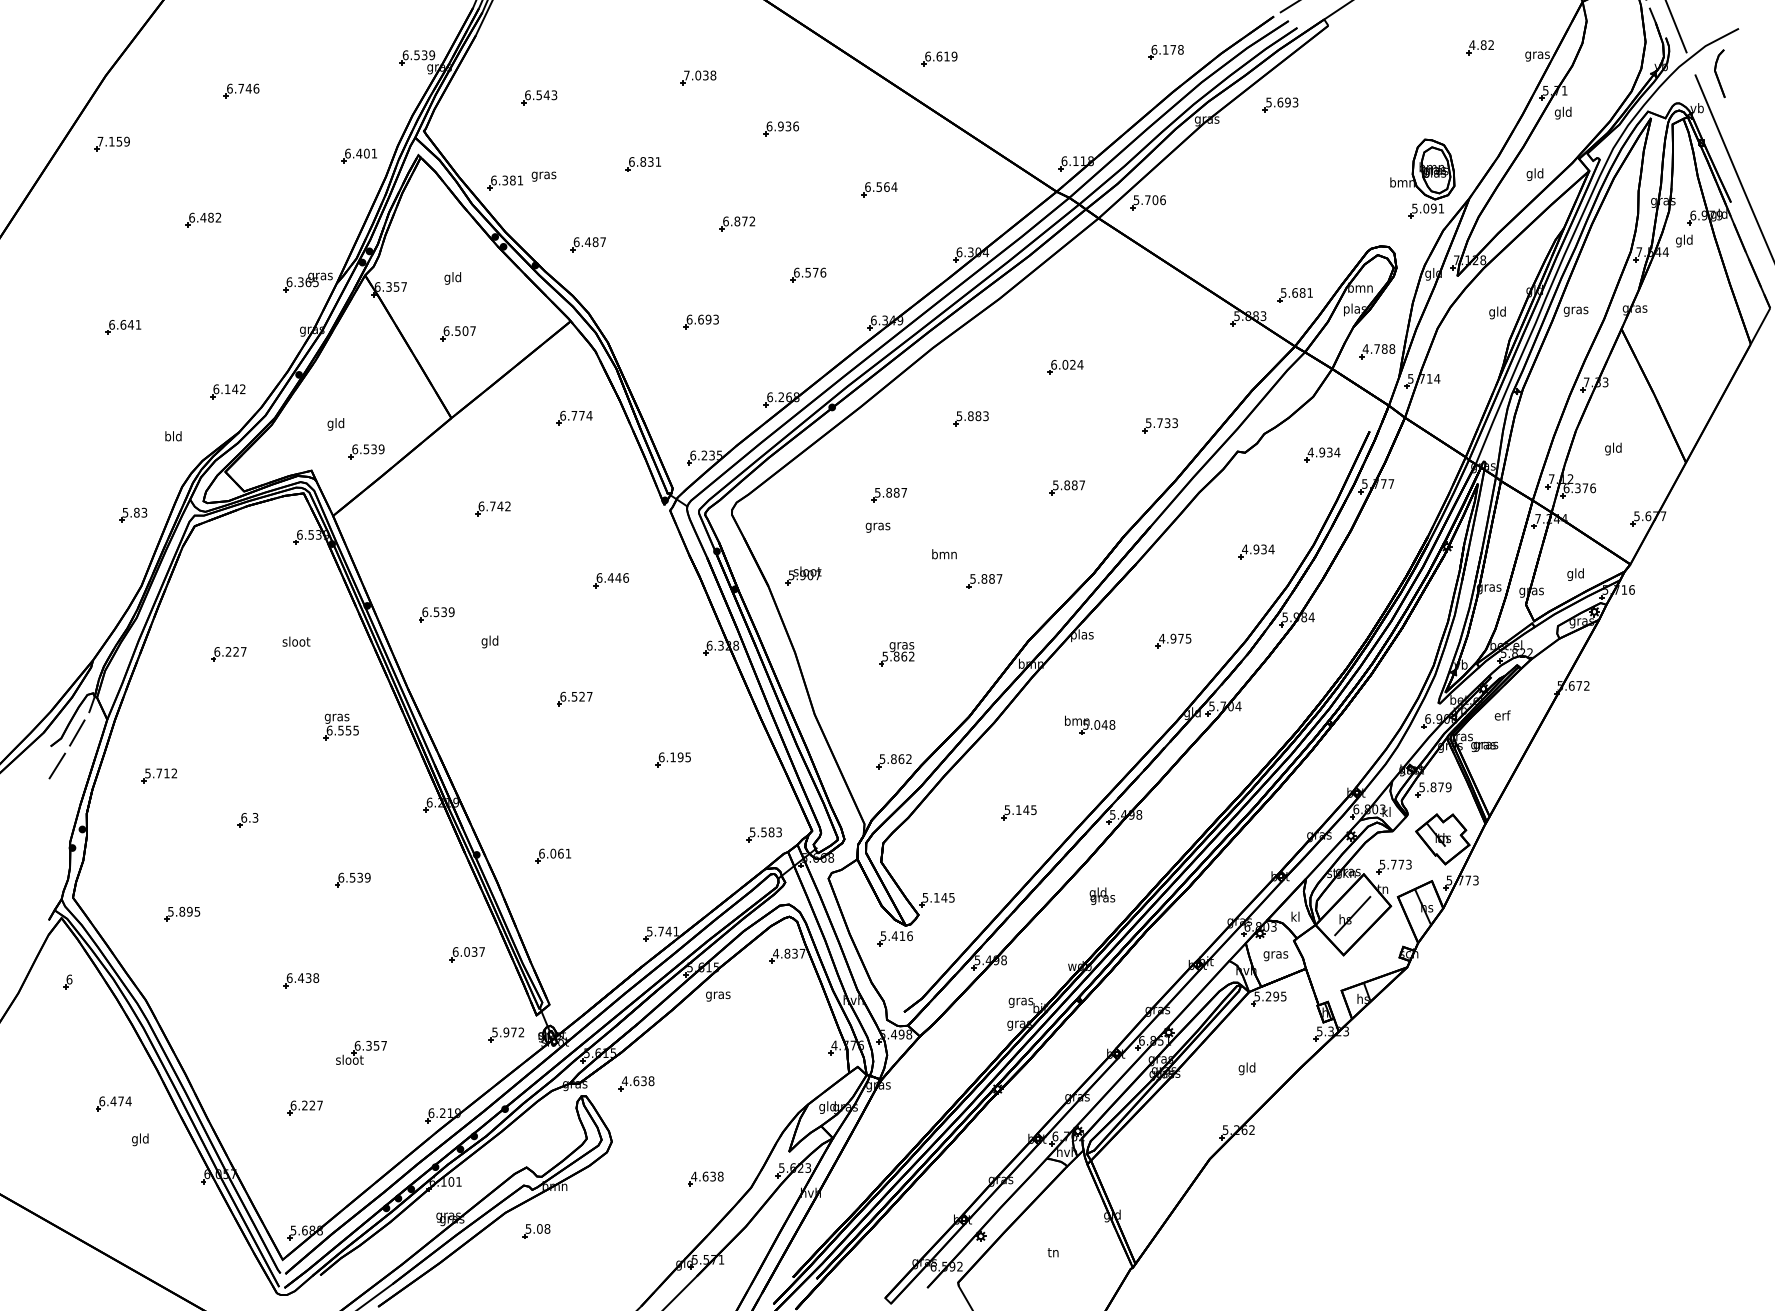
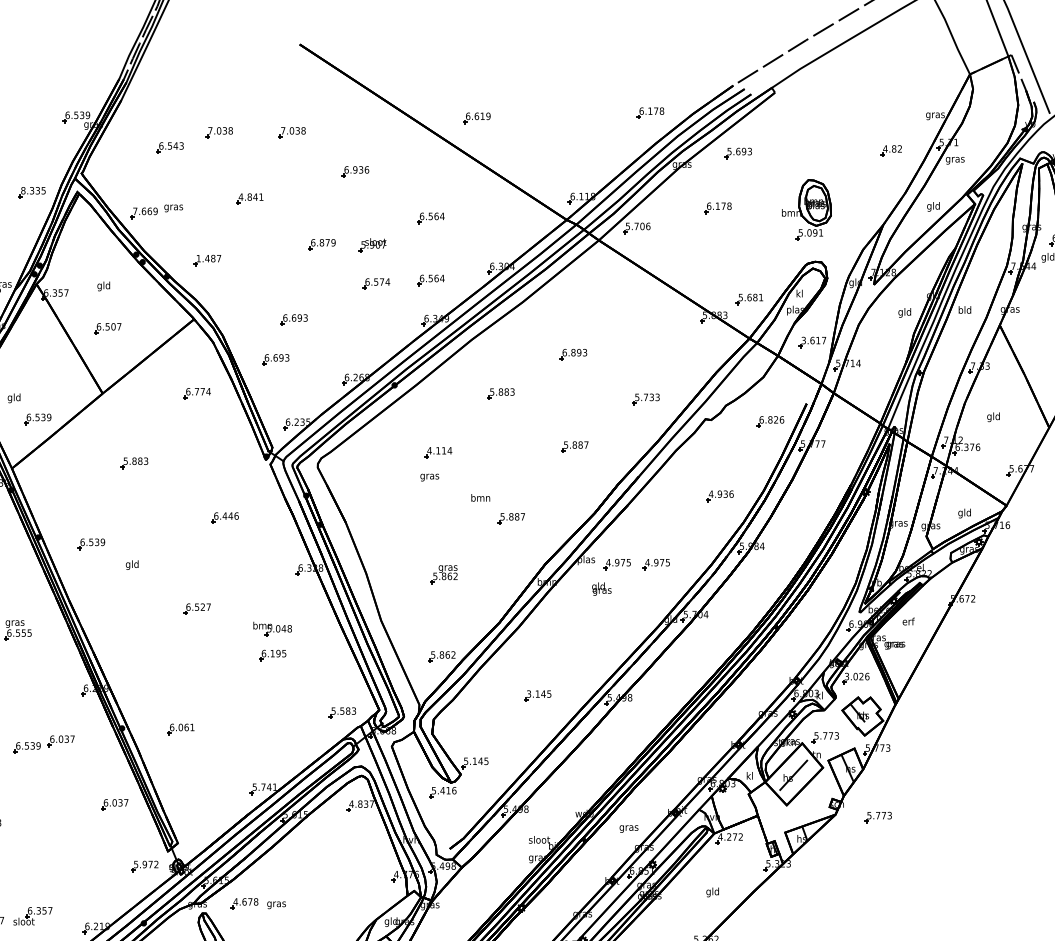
part: (1479, 47) -> (890, 150), moved
part: (603, 77) -> (219, 132), added
text: (1563, 112) -> (955, 159), gld -> gras
text: (361, 153) -> (33, 190), 6.401 -> 8.335
text: (640, 161) -> (247, 196), 6.831 -> 4.841
part: (1253, 176) -> (717, 208), added
part: (1422, 178) -> (806, 209), moved
text: (507, 180) -> (145, 211), 6.381 -> 7.669
text: (752, 221) -> (333, 242), 6.872 -> 6.879
text: (576, 242) -> (198, 258), 6.487 -> 1.487
part: (879, 270) -> (430, 280), added
text: (823, 272) -> (387, 281), 6.576 -> 6.574
text: (1360, 287) -> (799, 293), bmn -> kl
text: (1575, 310) -> (964, 311), gras -> bld
text: (1378, 348) -> (813, 340), 4.788 -> 3.617
text: (1072, 364) -> (578, 352), 6.024 -> 6.893
part: (676, 373) -> (275, 359), added
text: (1323, 452) -> (771, 419), 4.934 -> 6.826
text: (890, 492) -> (439, 450), 5.887 -> 4.114
text: (494, 506) -> (135, 461), 6.742 -> 5.883
text: (1271, 549) -> (731, 494), 4.934 -> 4.936
part: (803, 575) -> (372, 245), moved
part: (1122, 640) -> (617, 564), added
part: (1090, 724) -> (272, 628), moved
text: (1435, 787) -> (857, 676), 5.879 -> 3.026
text: (1007, 809) -> (529, 693), 5.145 -> 3.145
part: (396, 871) -> (60, 741), added
text: (1102, 895) -> (601, 588), moved
text: (1275, 956) -> (628, 829), moved
part: (1462, 970) -> (877, 817), added
text: (718, 996) -> (276, 905), moved
text: (1270, 996) -> (730, 836), 5.295 -> 4.272
text: (1020, 1001) -> (539, 840), gras -> sloot
part: (361, 1052) -> (32, 915), moved
text: (643, 1081) -> (249, 902), 4.638 -> 4.678

